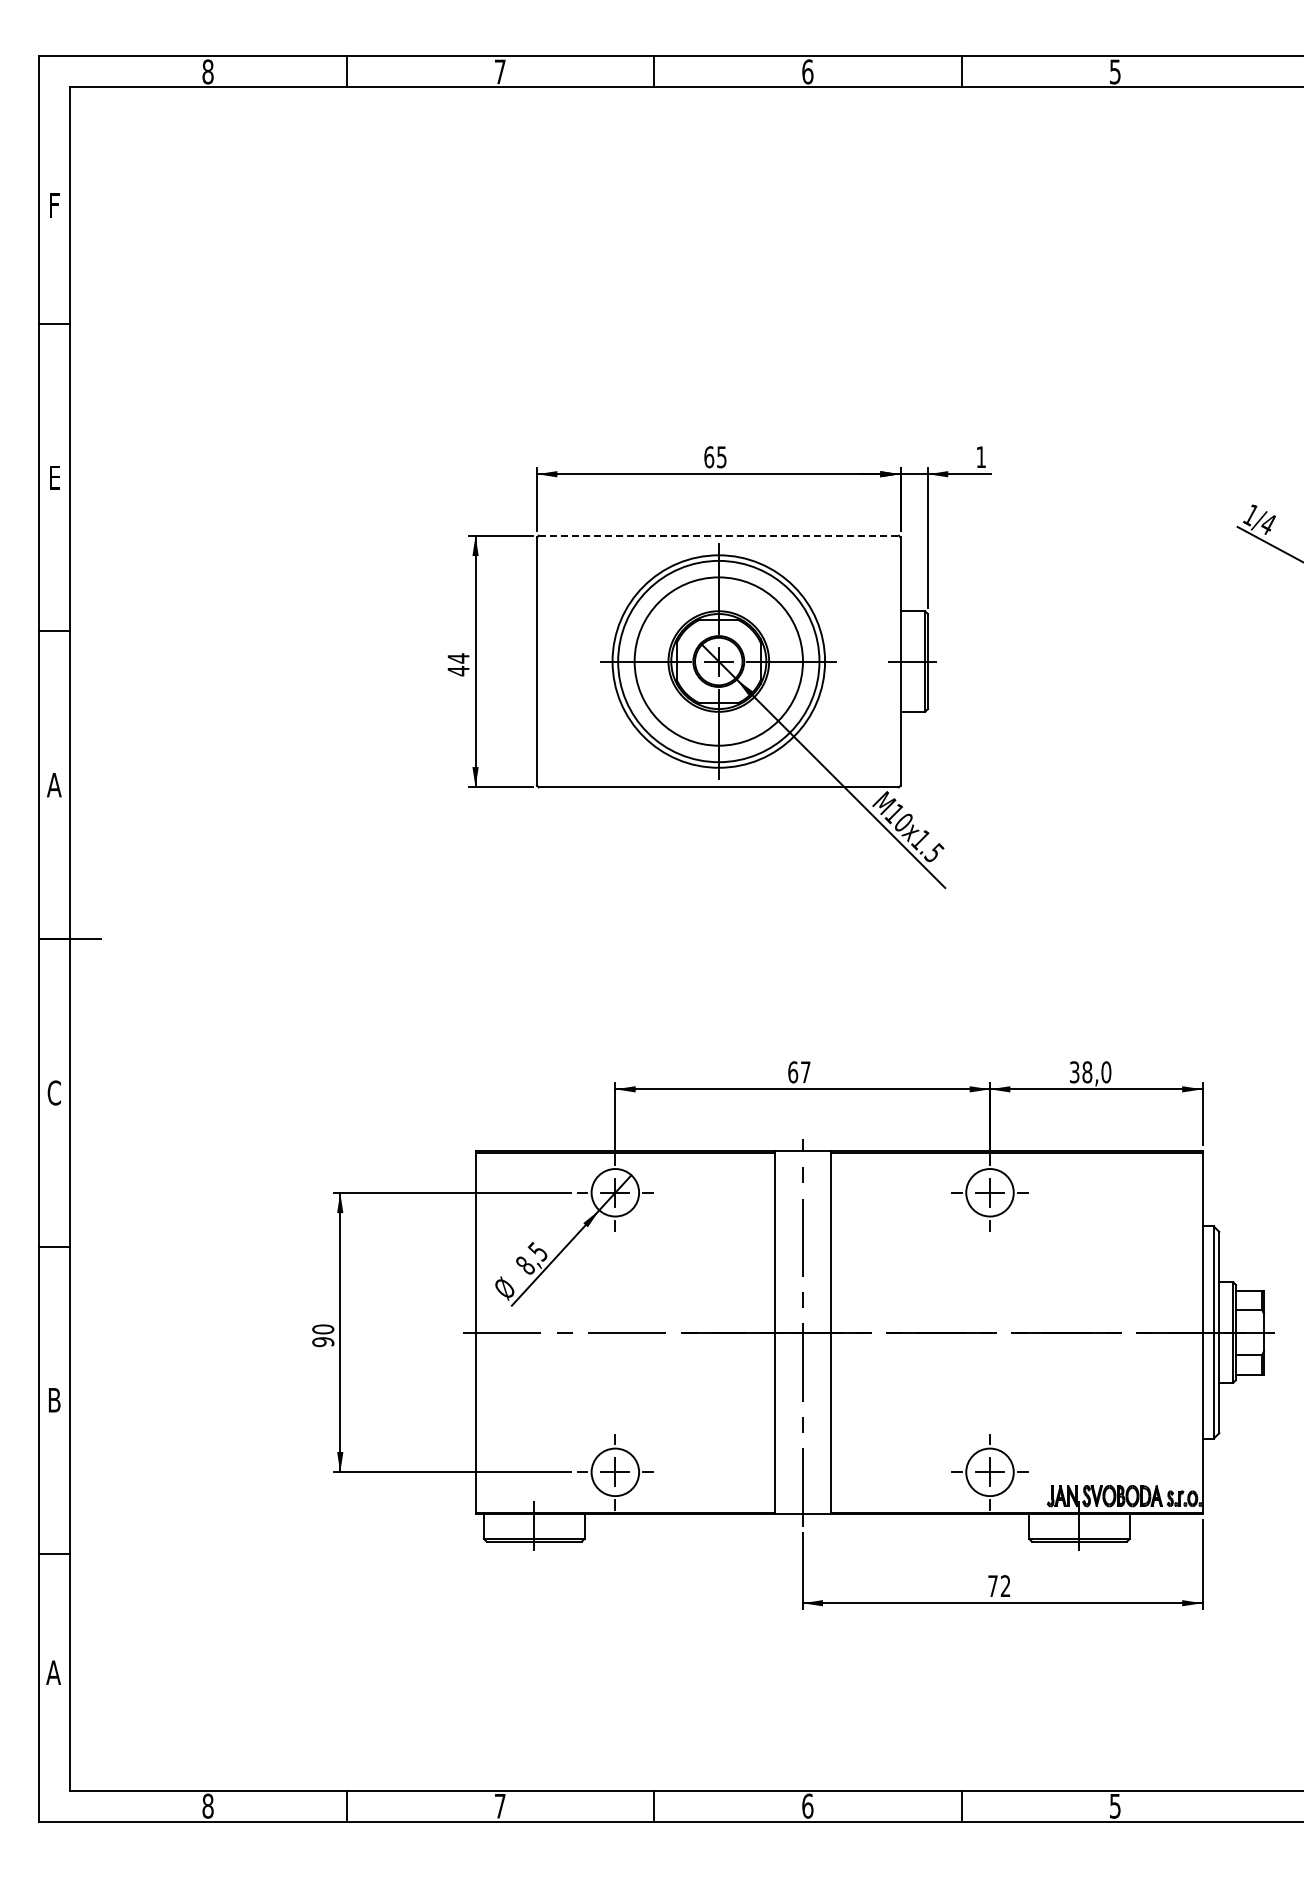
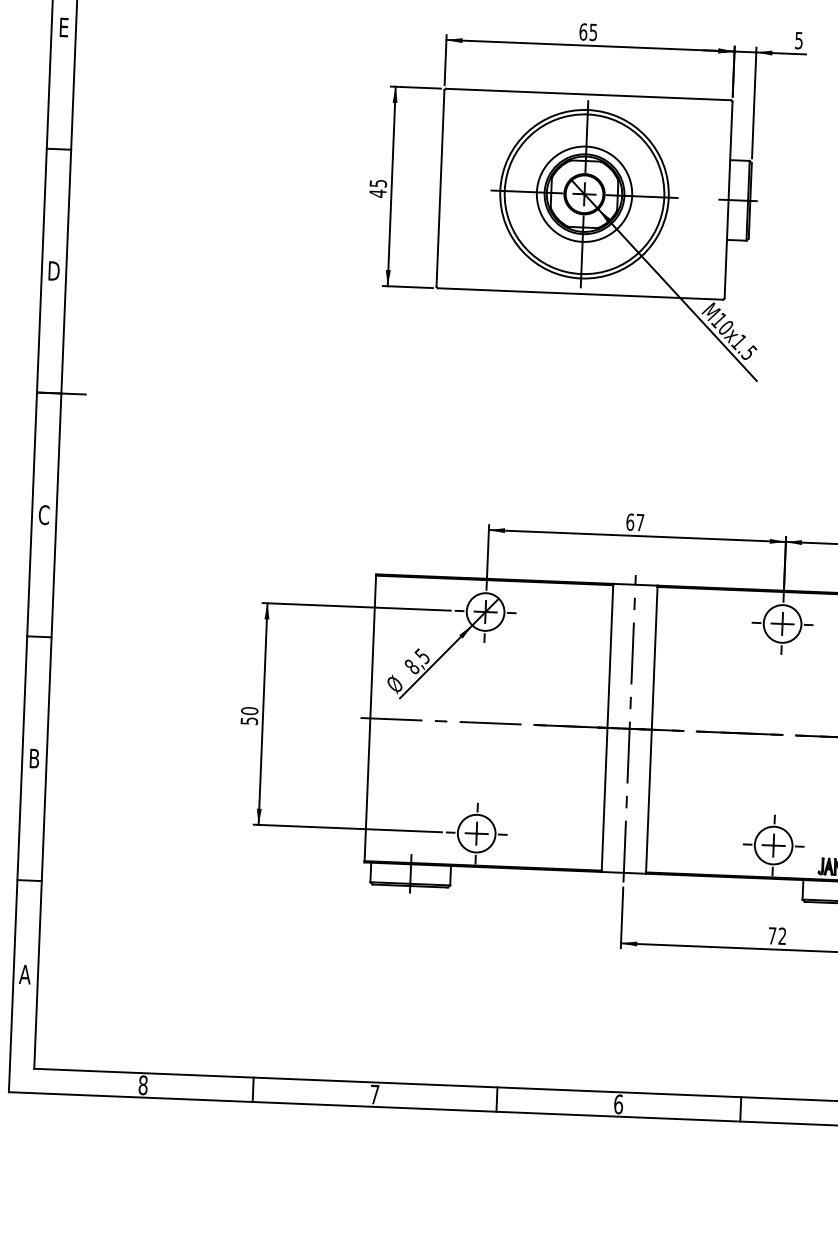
text: (980, 457) -> (798, 40), 1 -> 5
line: (719, 535) -> (589, 94), dashed -> solid
text: (458, 658) -> (378, 183), 44 -> 45
circle: (718, 661) -> (584, 194), size x0.71
text: (54, 785) -> (54, 271), A -> D
text: (322, 1342) -> (248, 721), 90 -> 50

